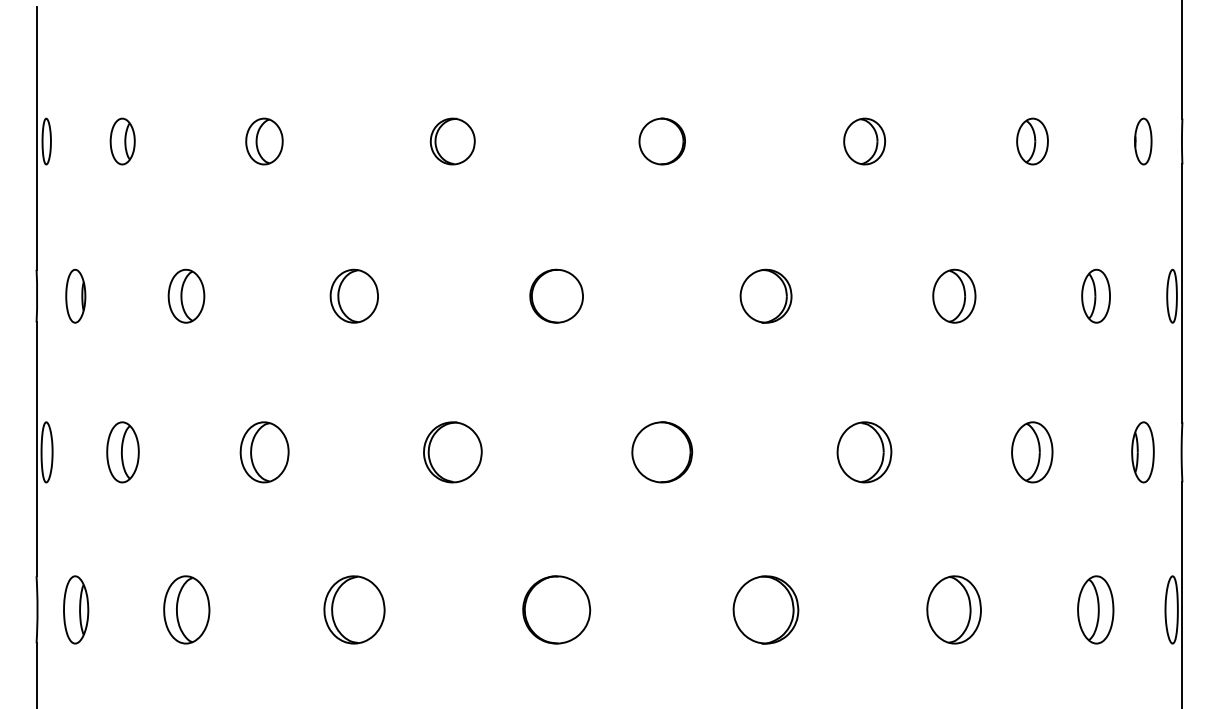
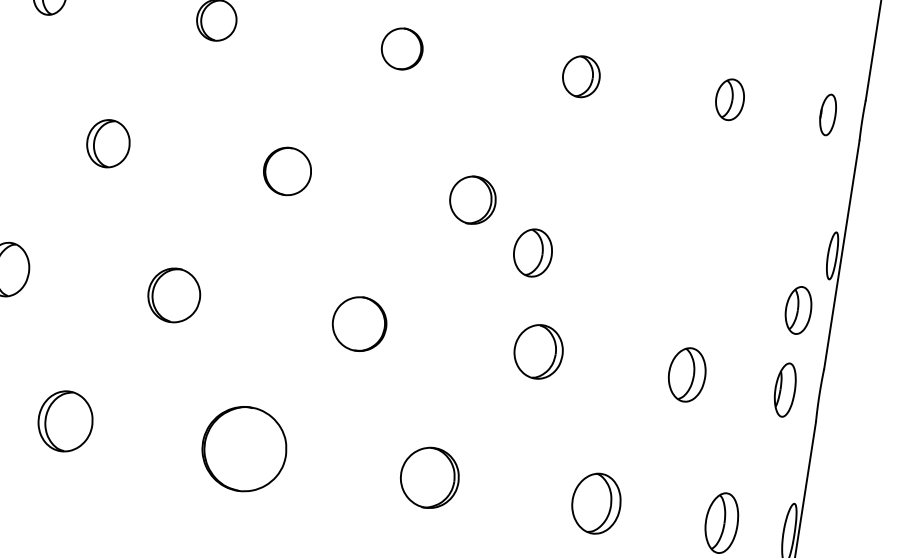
part: (954, 295) -> (533, 252), moved
part: (1095, 295) -> (798, 309), moved
part: (556, 609) -> (244, 448), size x1.4

